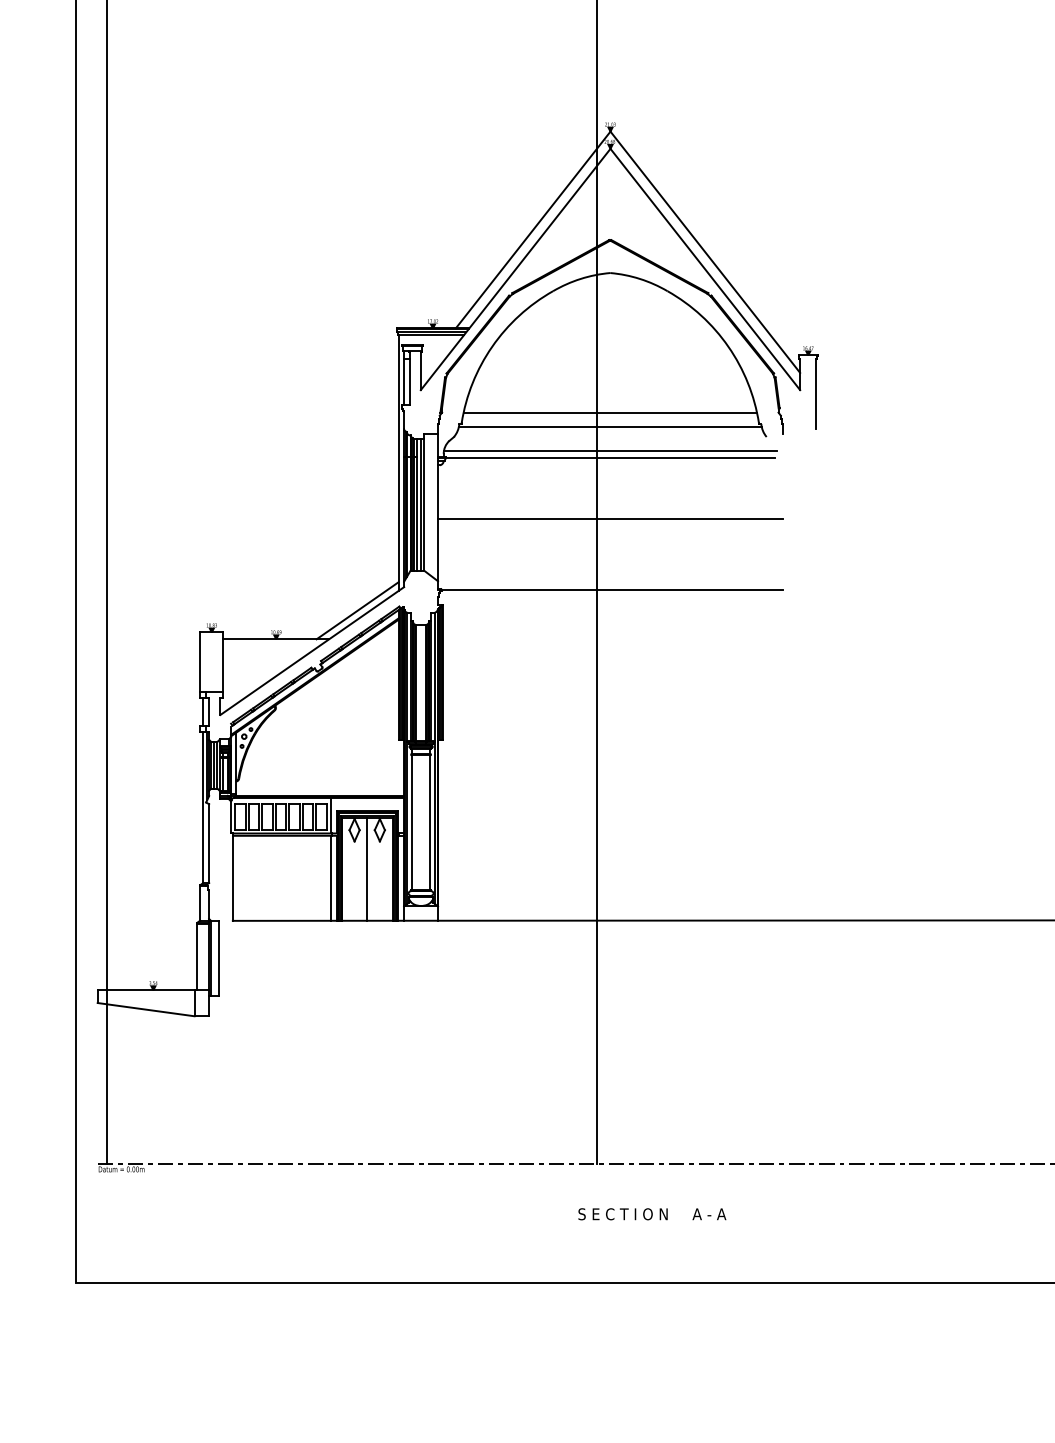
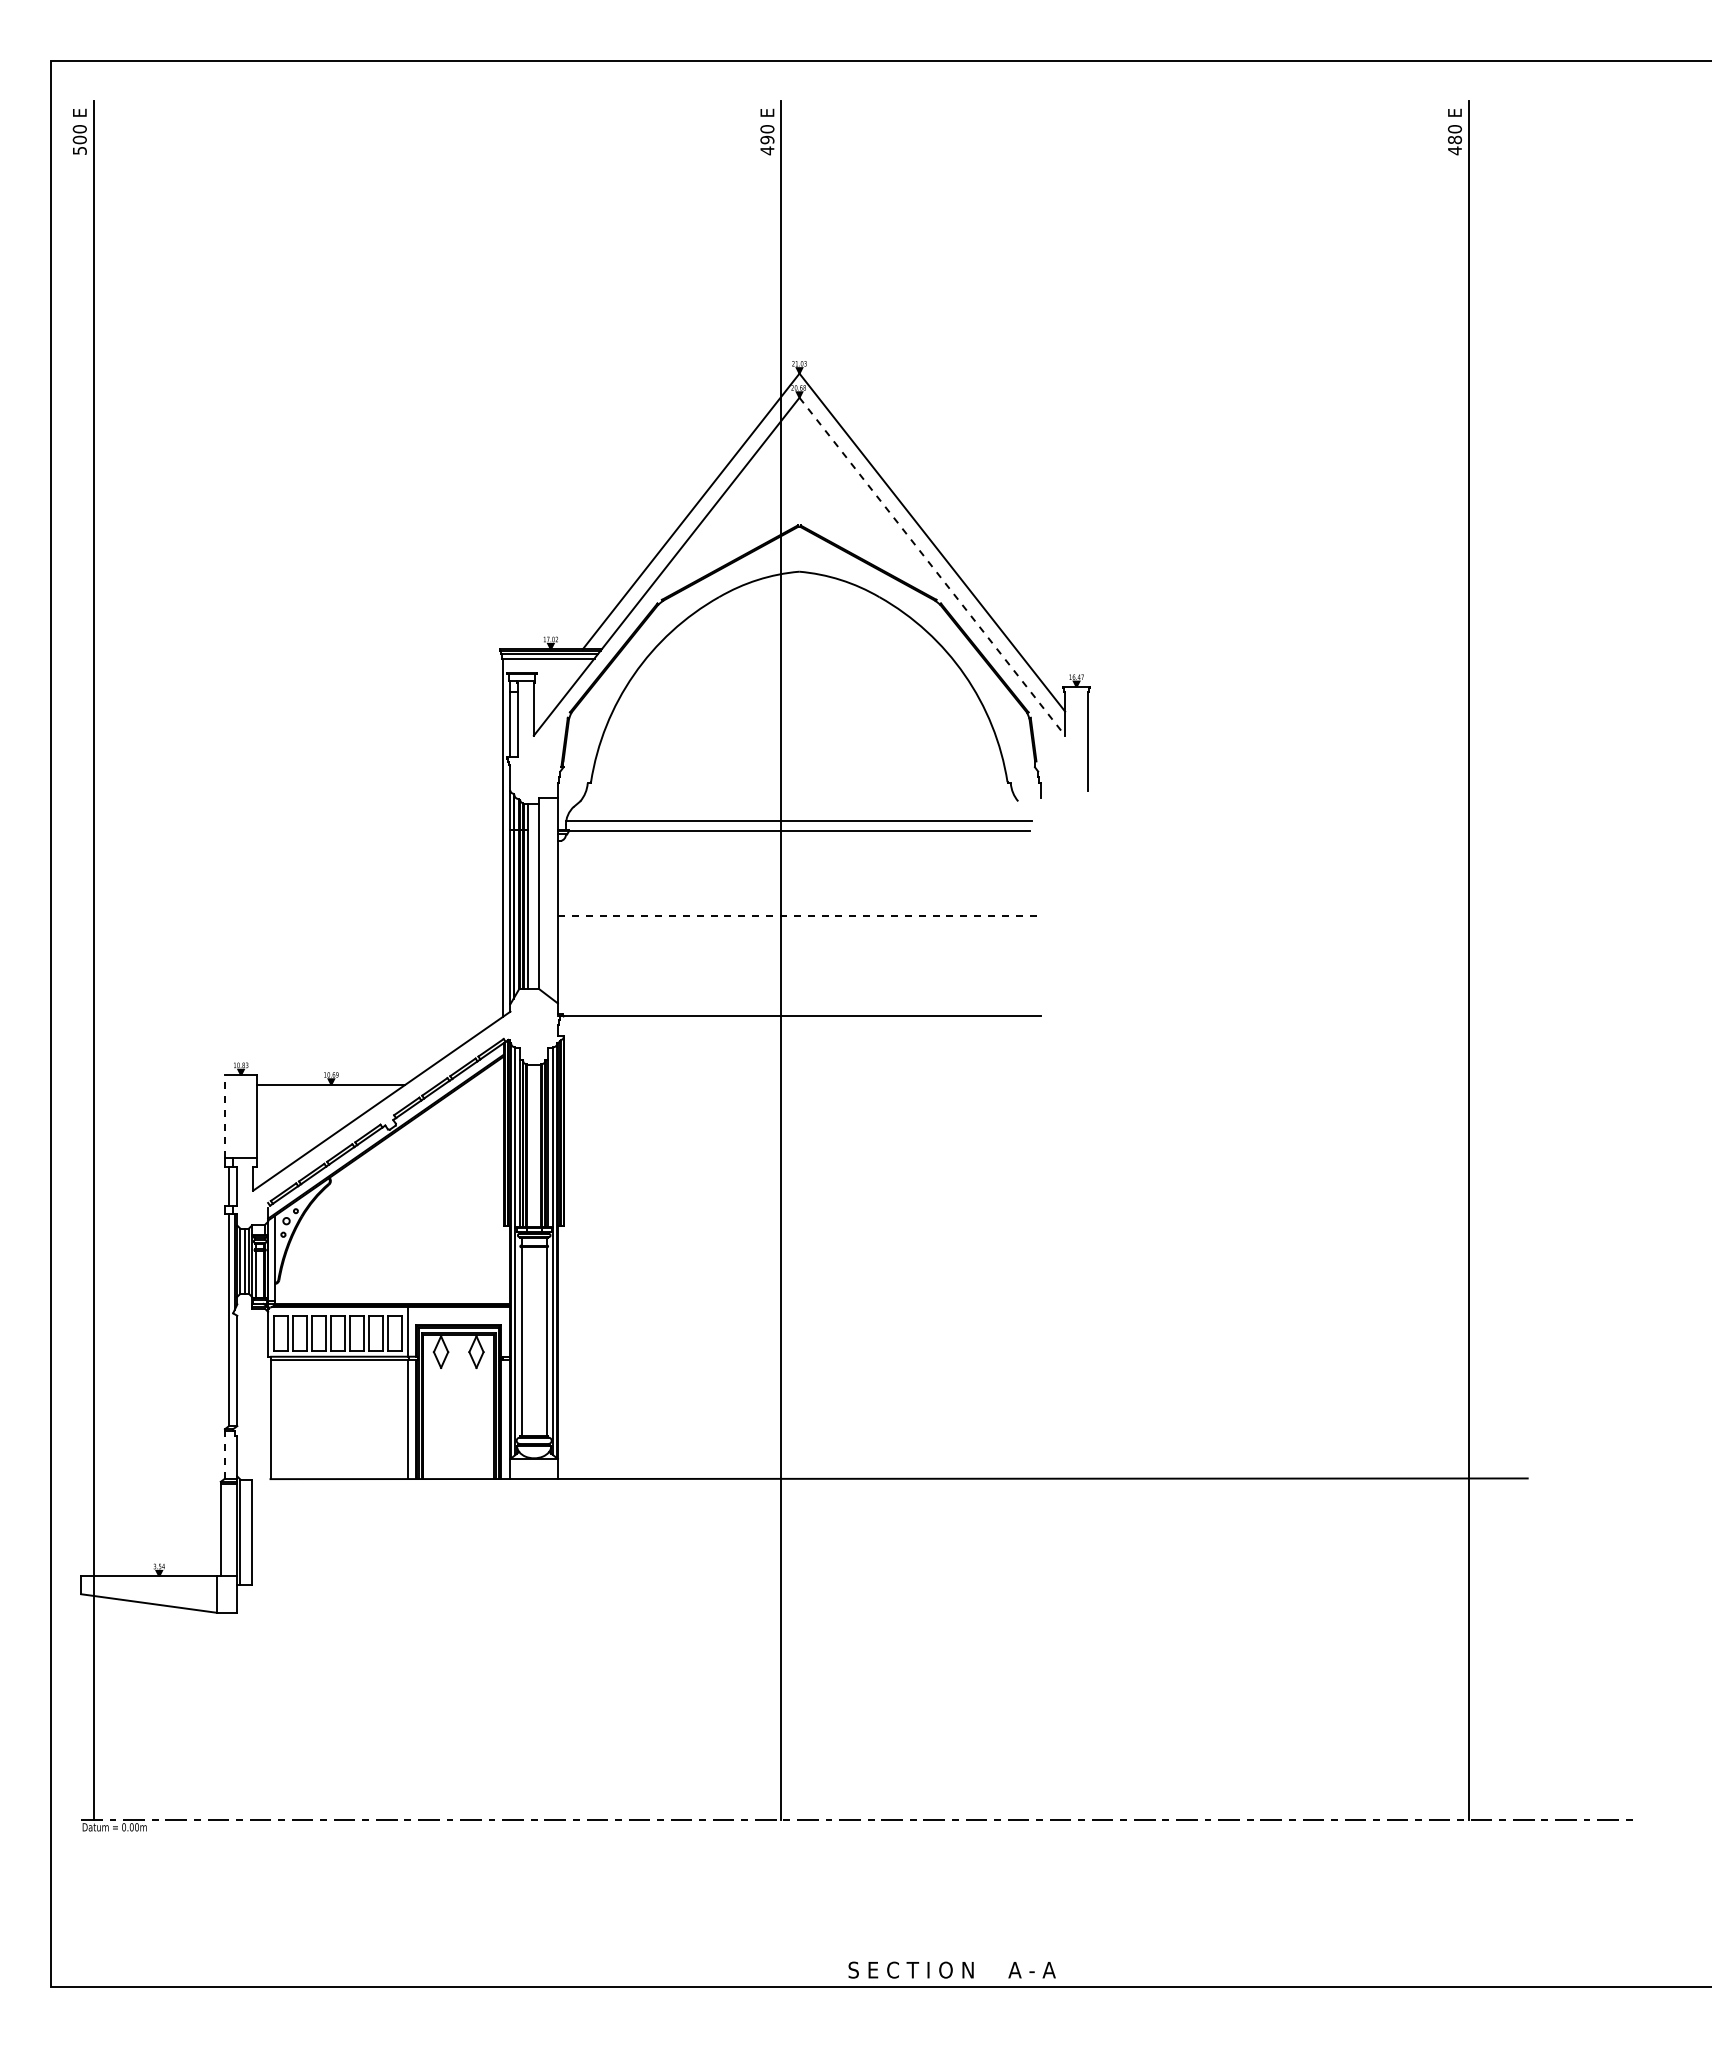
line: (705, 269) -> (932, 566), solid -> dashed
line: (609, 412) -> (798, 767), removed
line: (610, 427) -> (799, 788), removed
line: (421, 504) -> (534, 896), removed
line: (610, 518) -> (799, 915), solid -> dashed
line: (357, 610) -> (444, 1044), removed
line: (199, 661) -> (224, 1116), solid -> dashed
line: (367, 868) -> (458, 1406), removed
line: (199, 902) -> (224, 1453), solid -> dashed
text: (651, 1213) -> (951, 1969), moved

